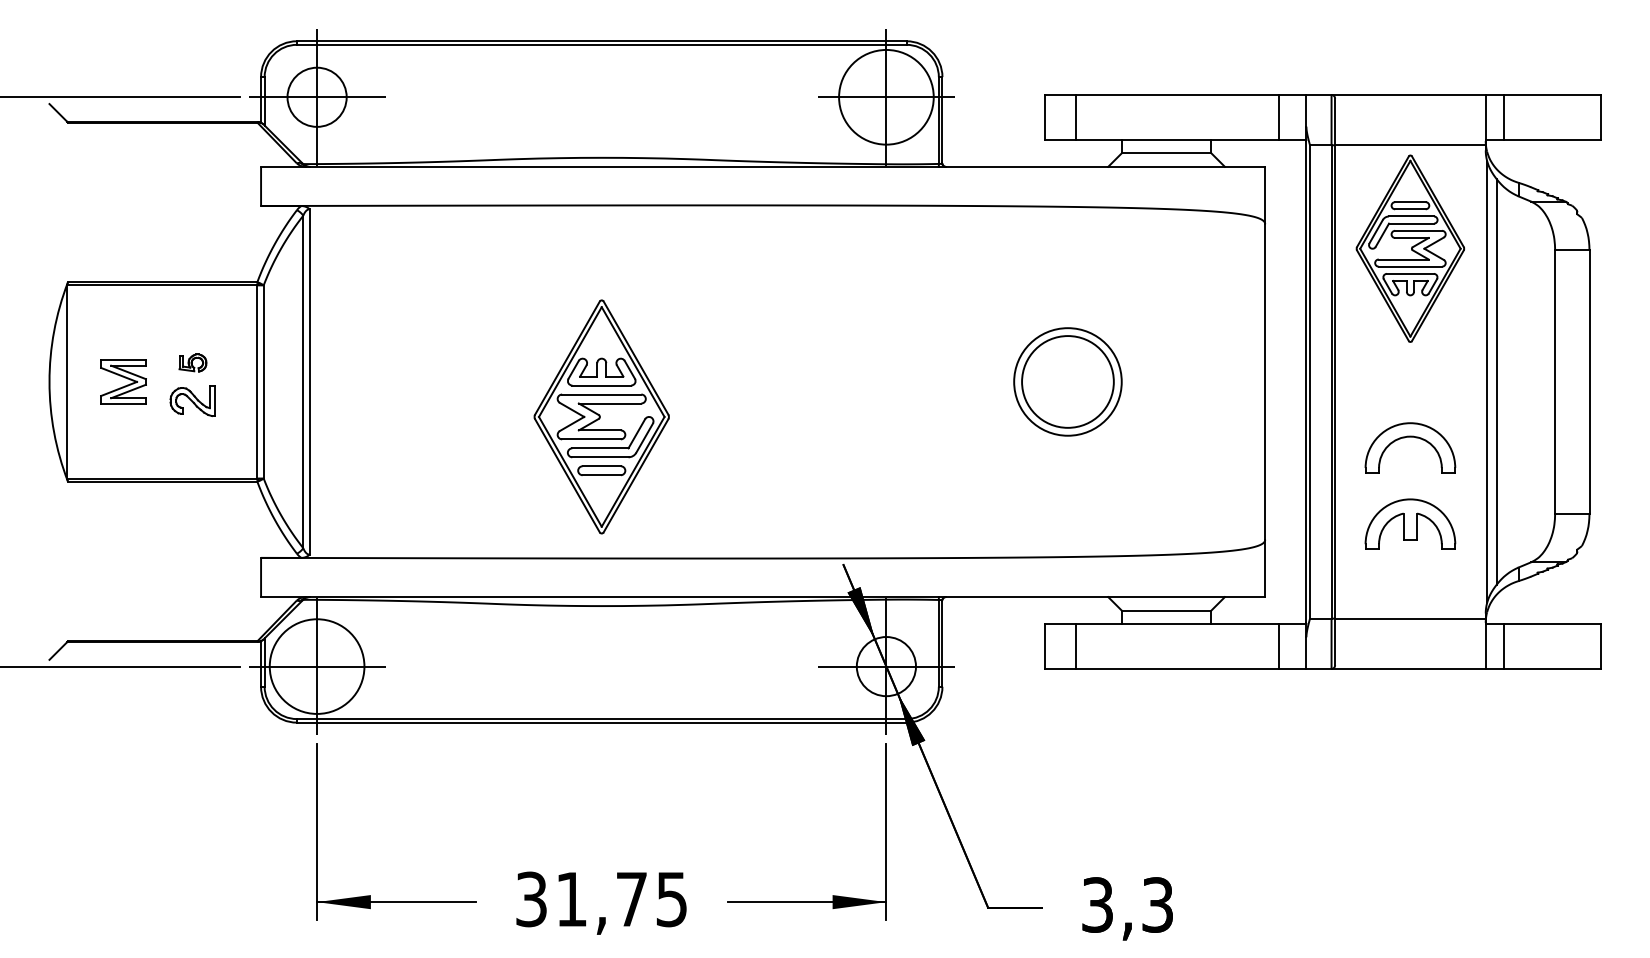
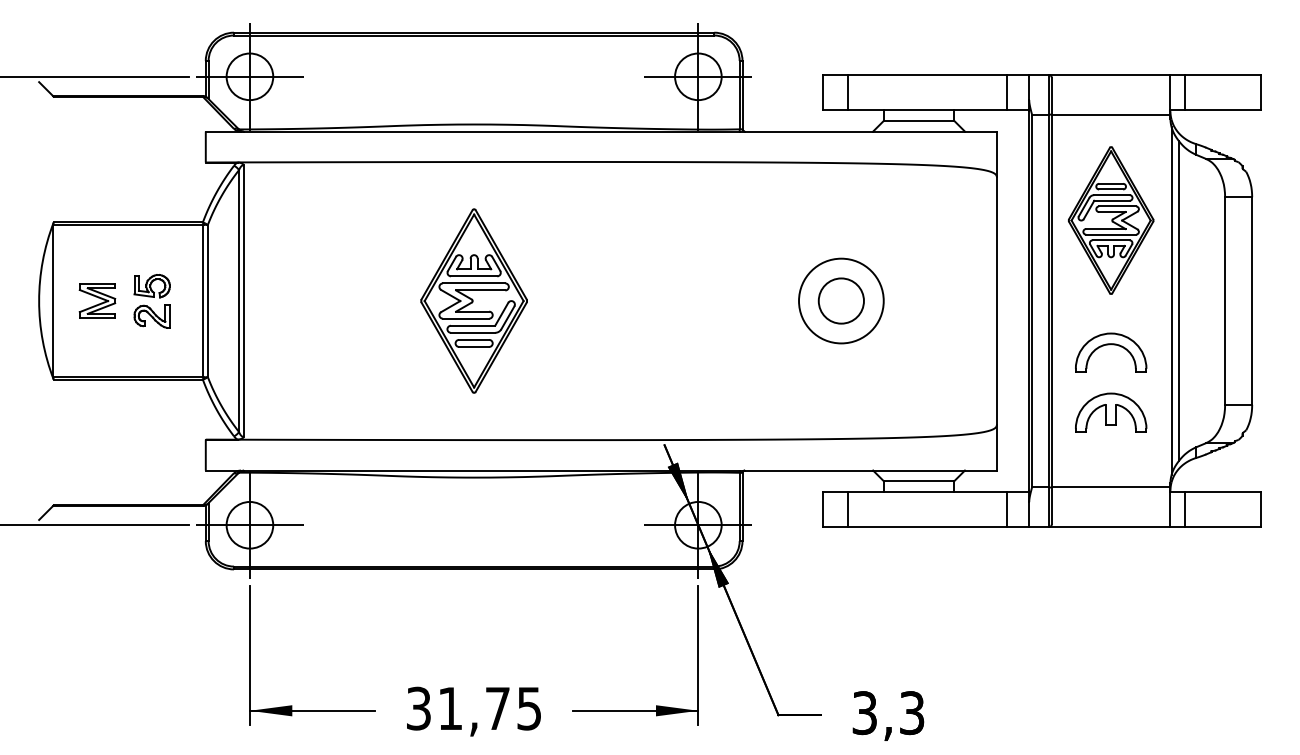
circle: (886, 96) -> (698, 76), size x0.62
part: (1409, 248) -> (1110, 220), moved
part: (192, 362) -> (151, 285), size x1.67
circle: (1067, 381) -> (841, 300), size x0.62
part: (601, 416) -> (473, 300), moved
circle: (316, 666) -> (249, 525), size x0.62

